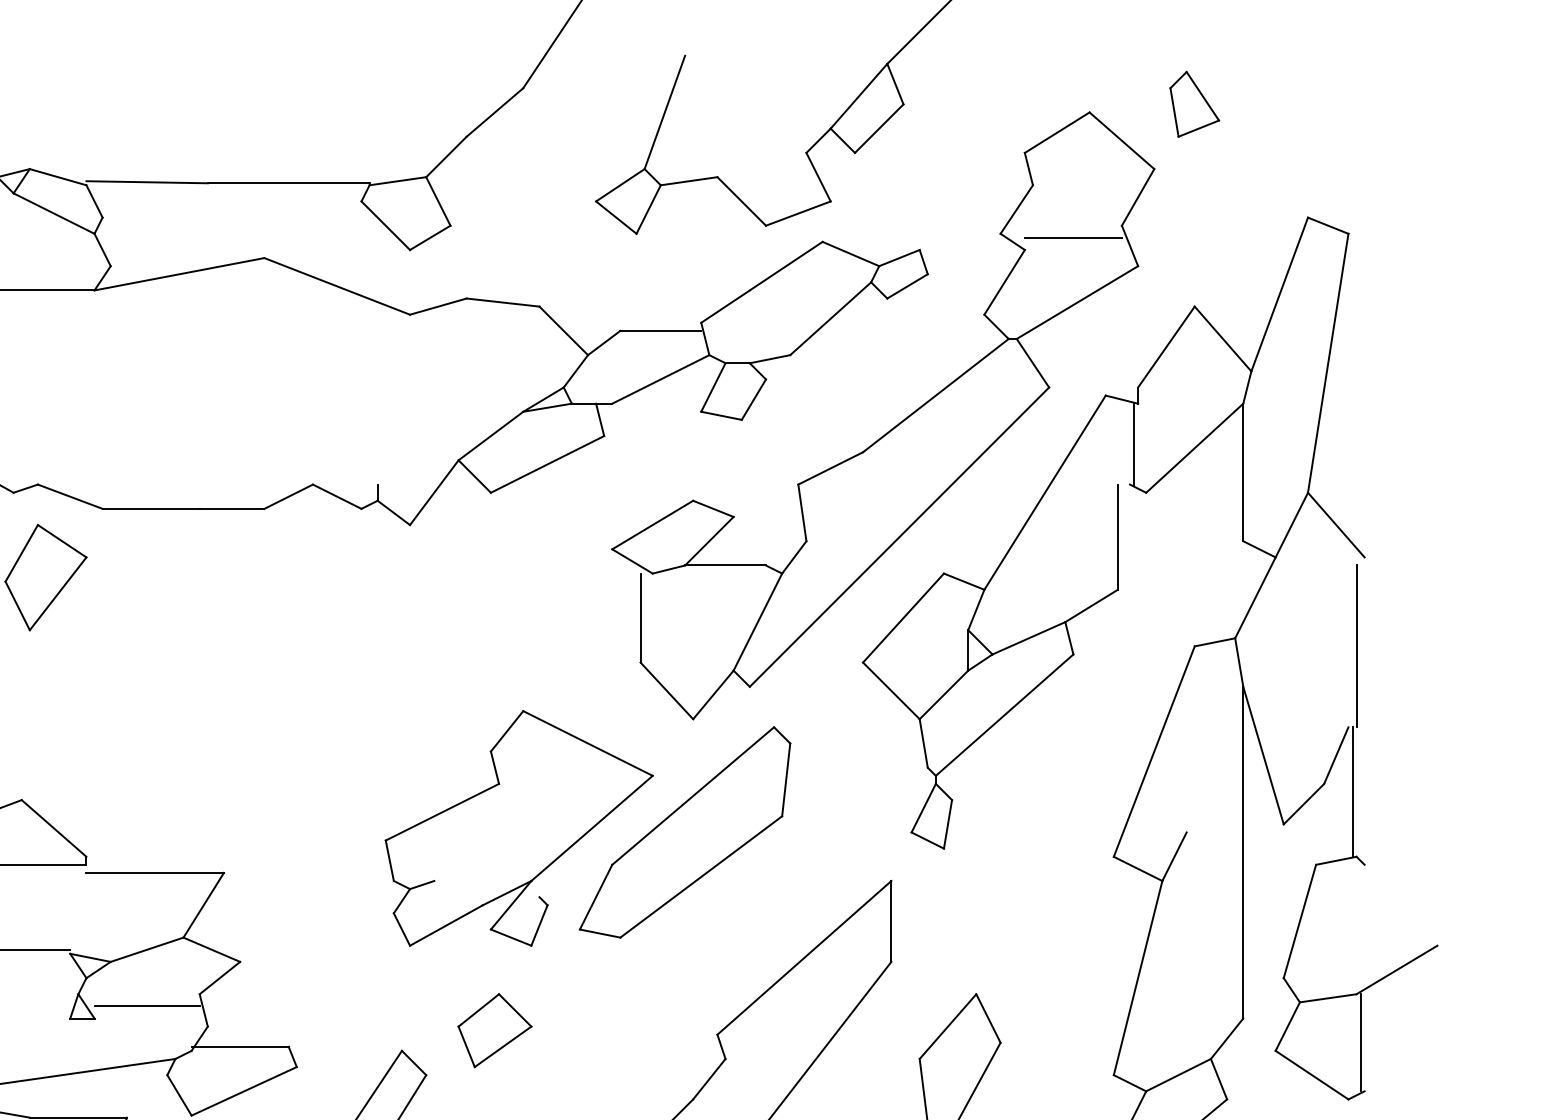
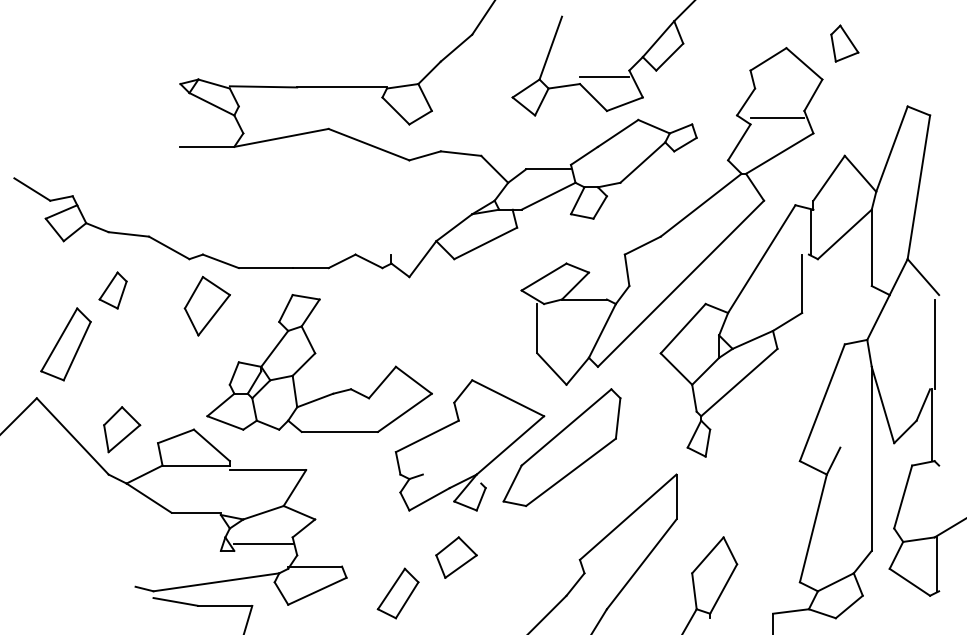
line: (761, 165) -> (604, 77), added
part: (237, 668) -> (313, 356), added

